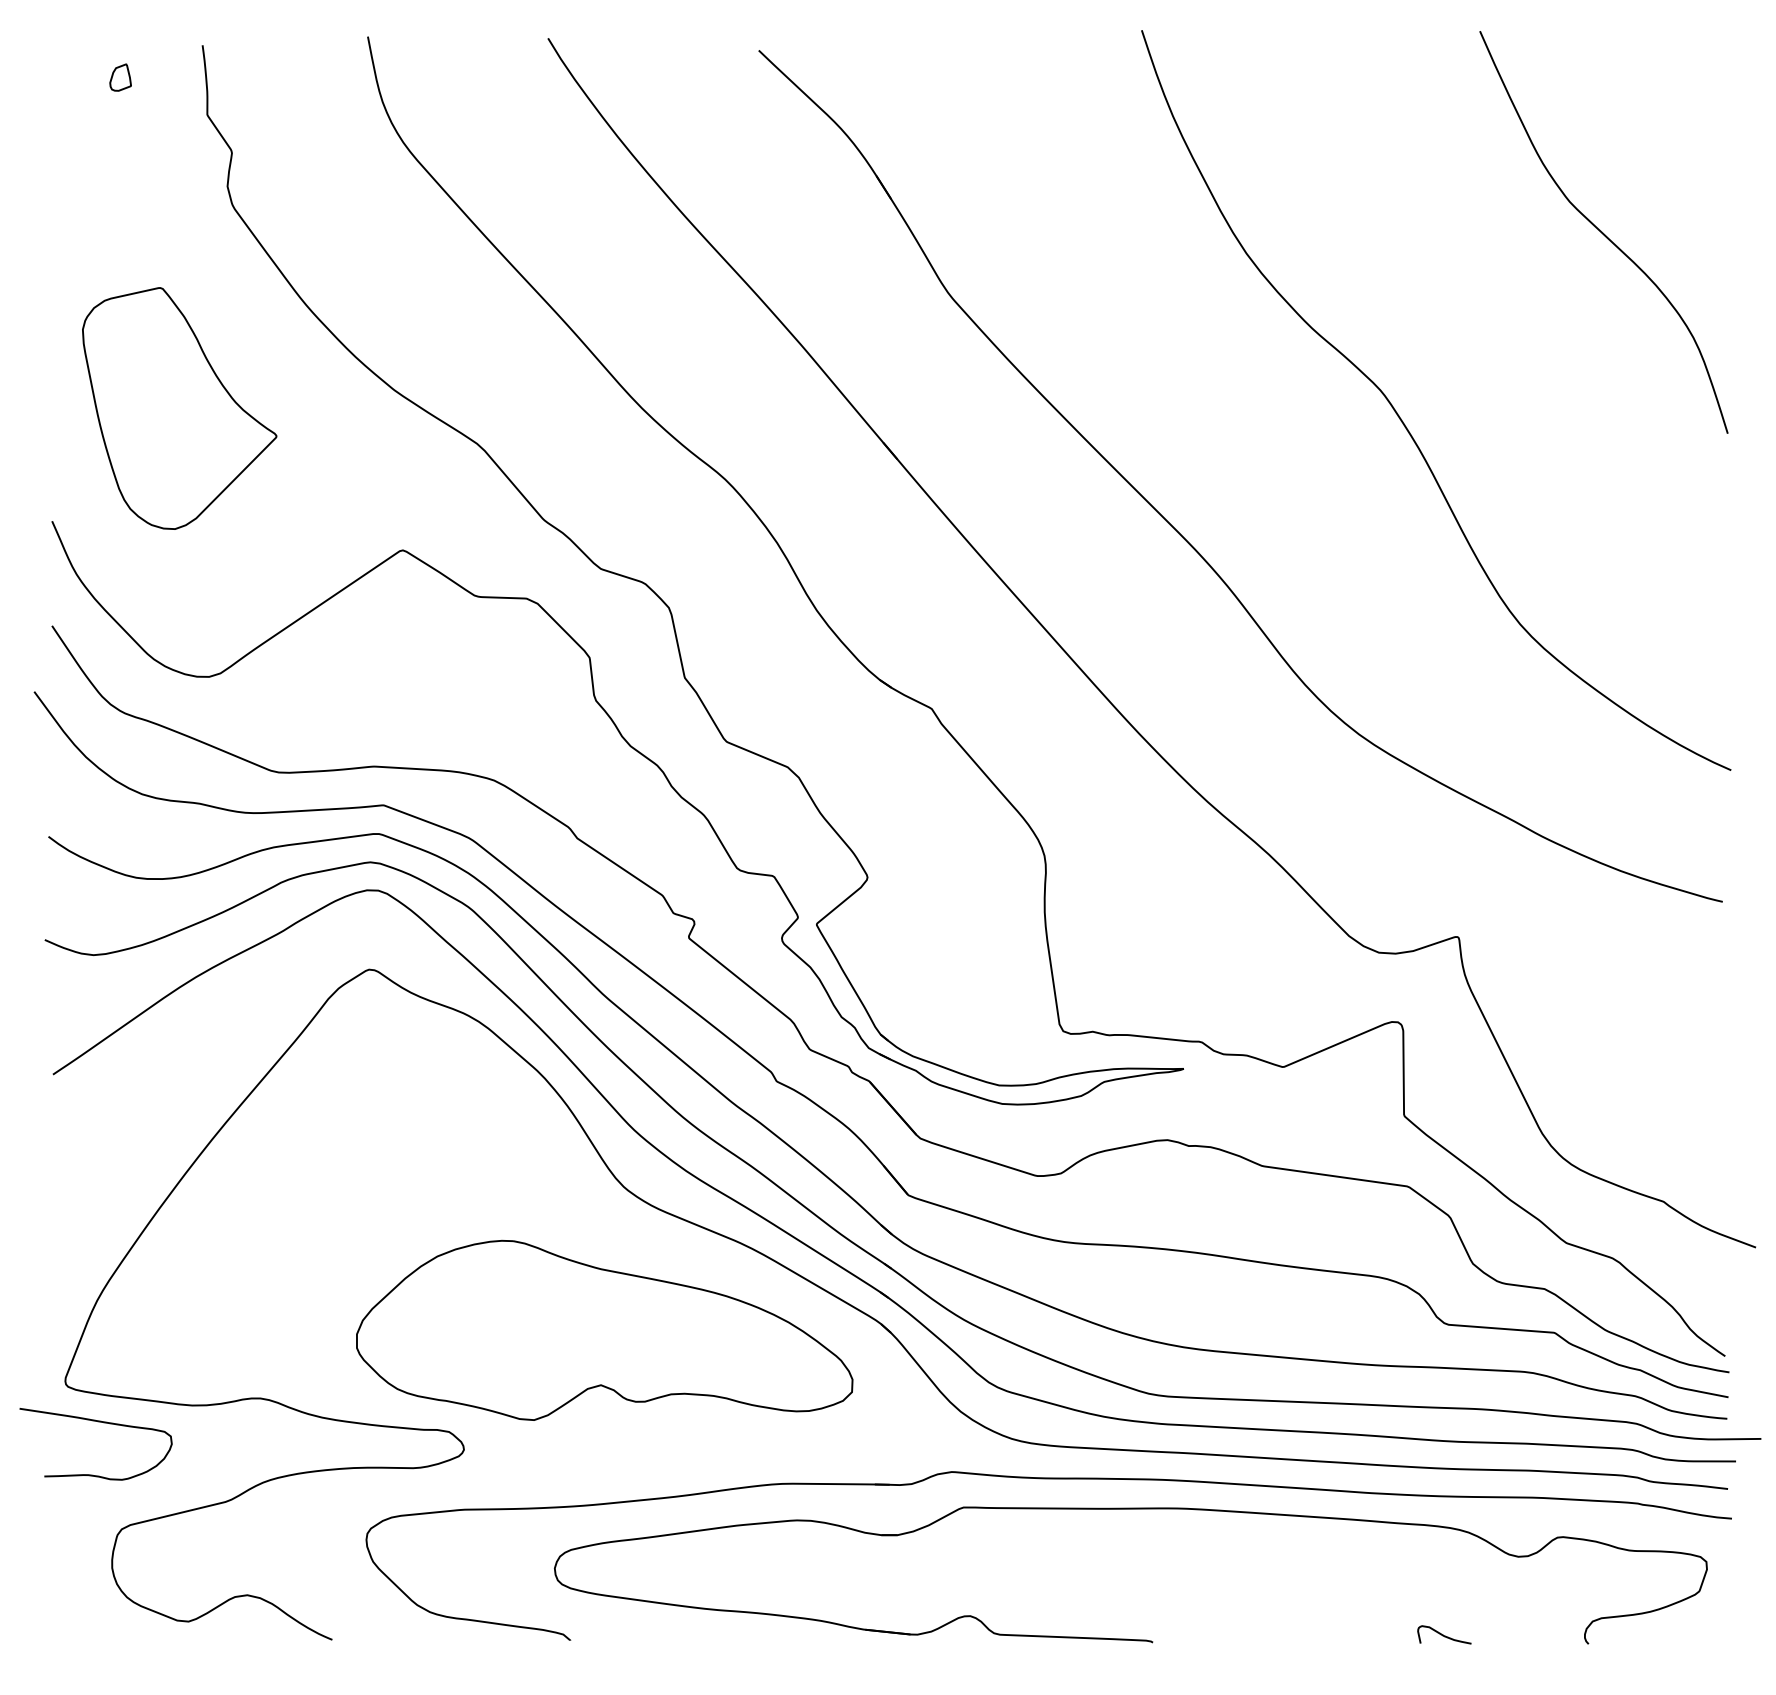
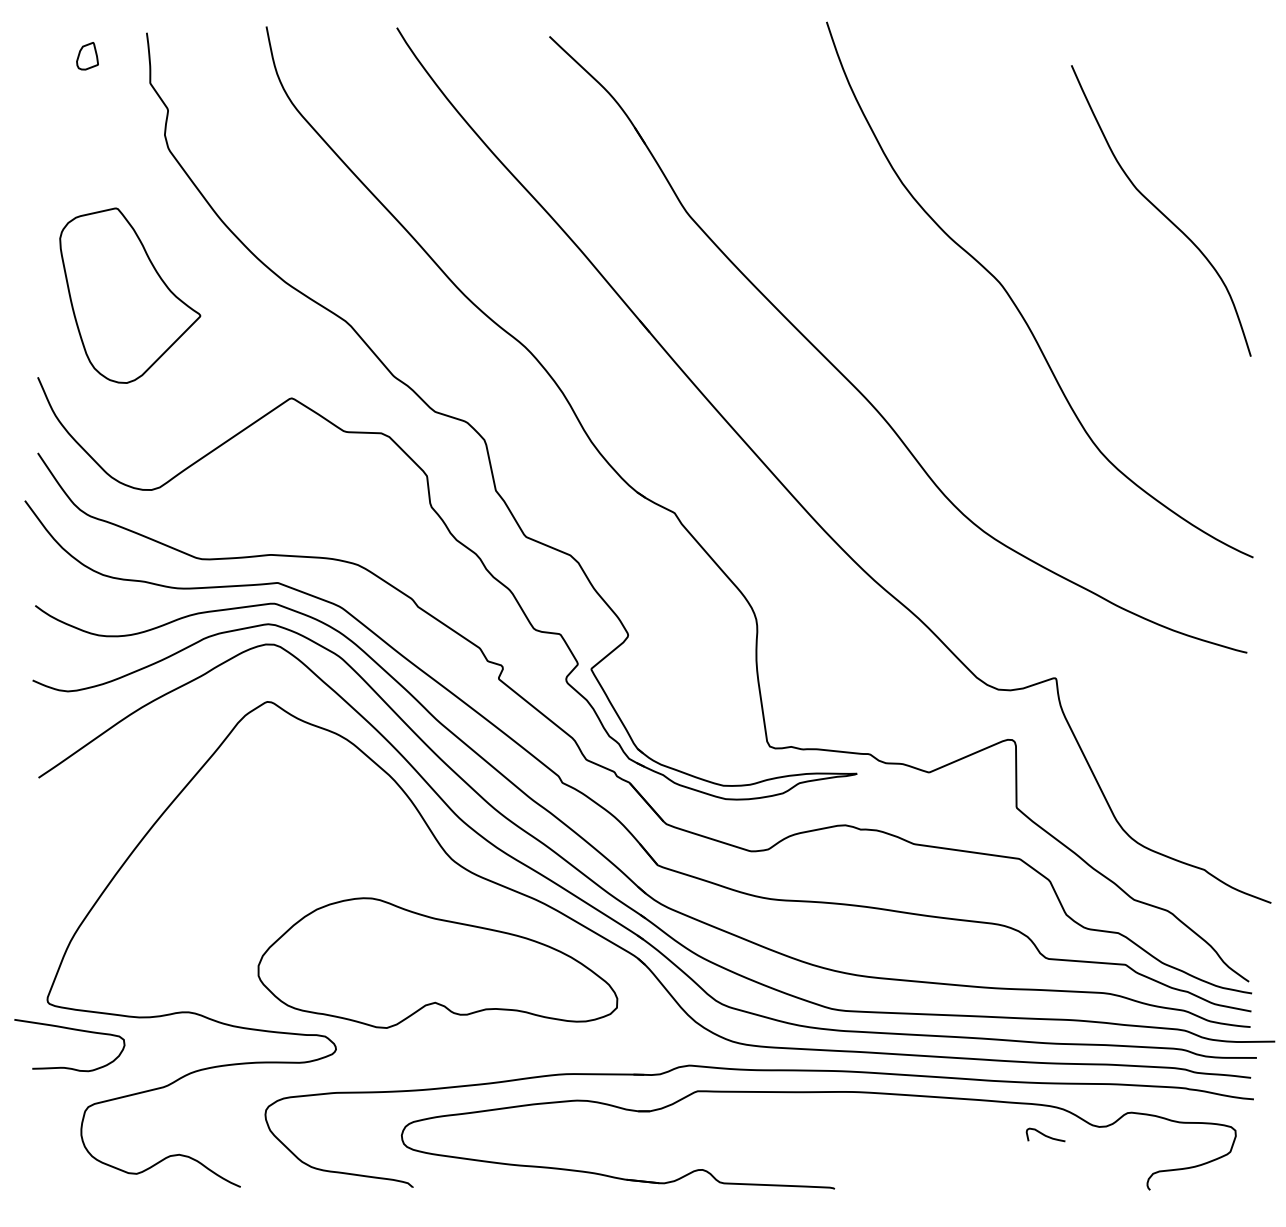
part: (120, 77) -> (87, 56), size x1.4
curve: (1603, 232) -> (1160, 211), moved
curve: (1443, 1634) -> (1045, 1134), moved

